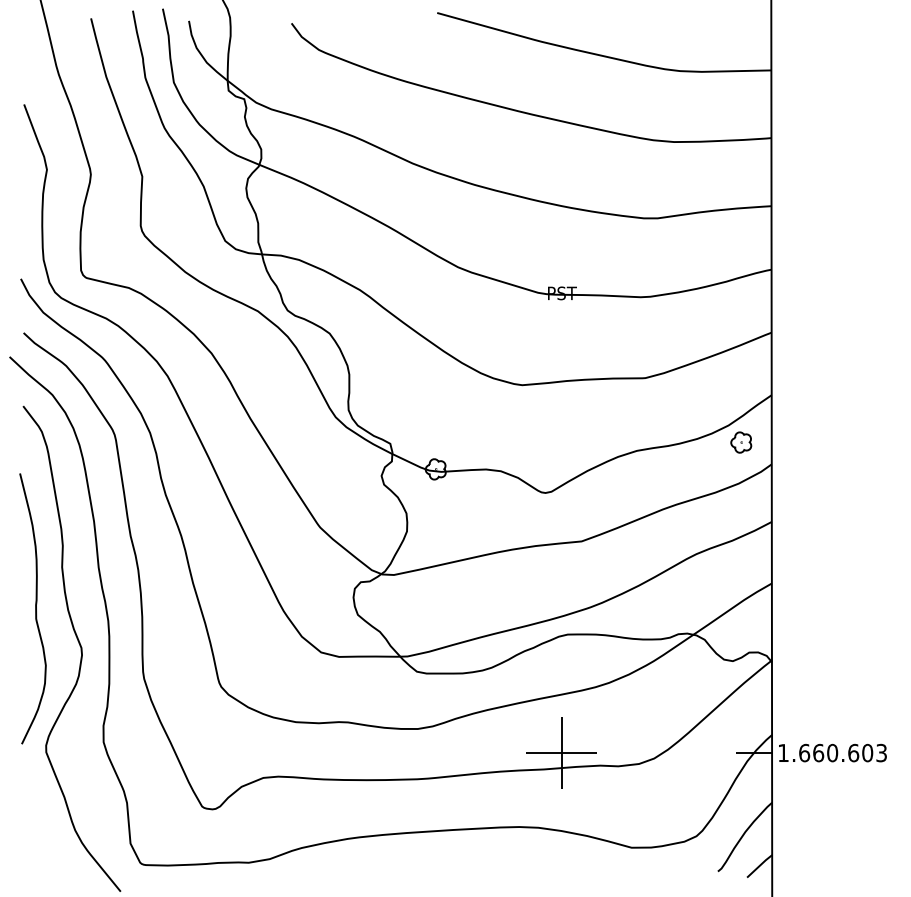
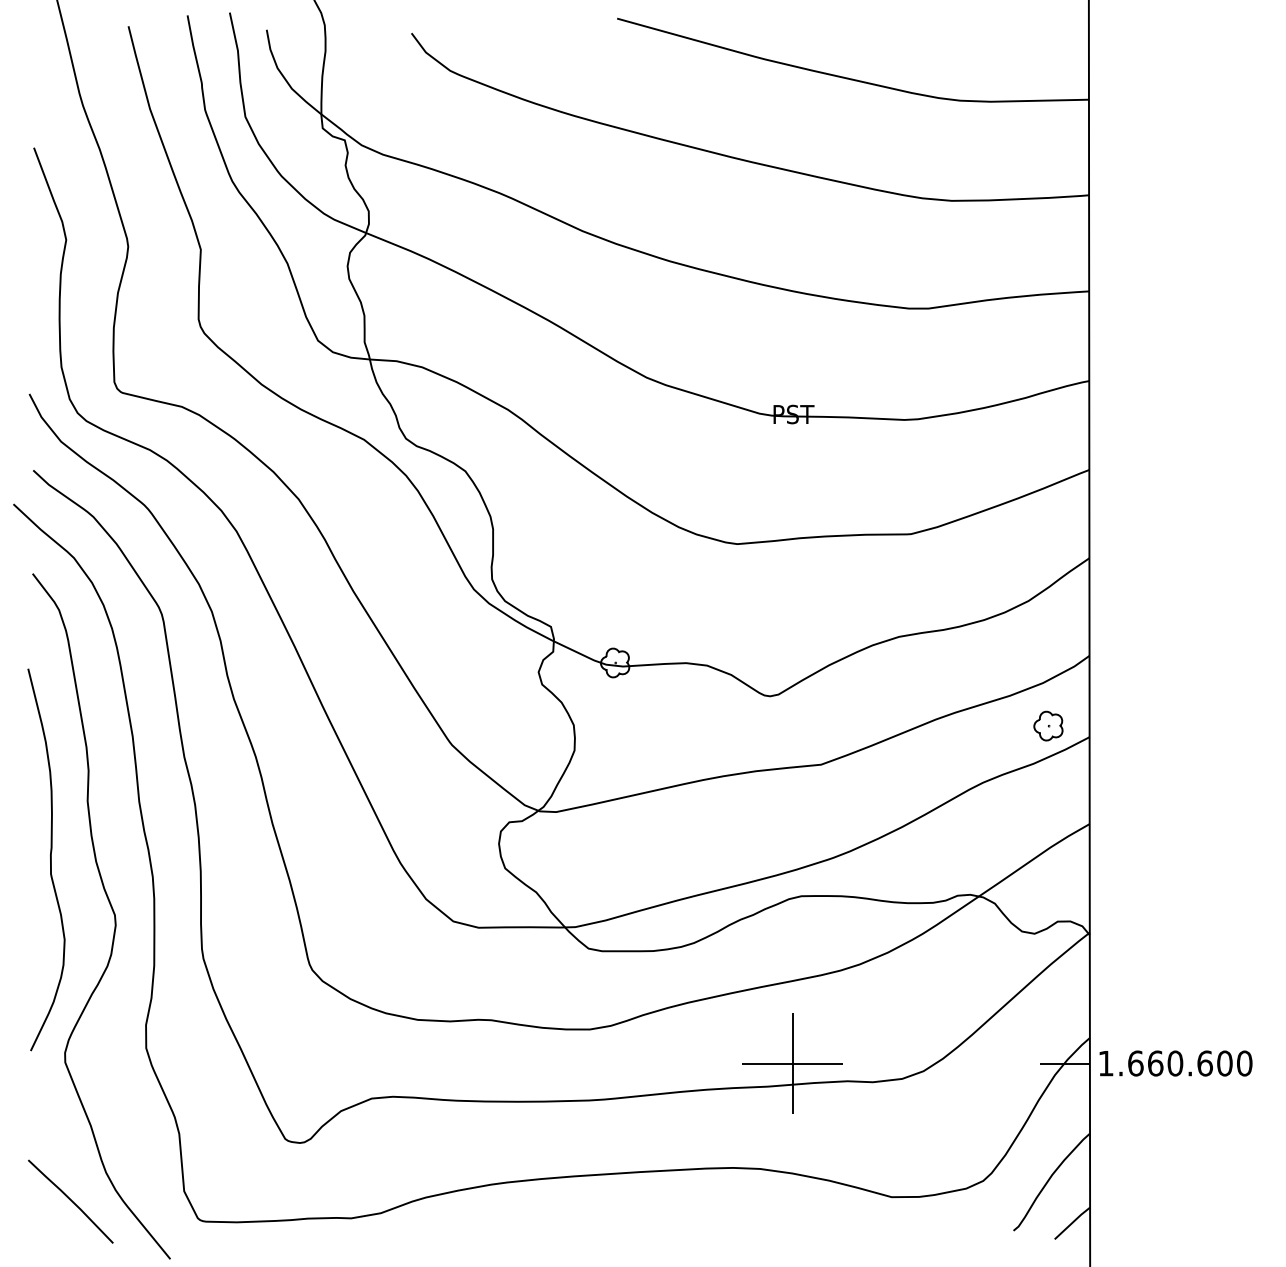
part: (741, 442) -> (1048, 725), moved
text: (881, 753) -> (1244, 1063), 1.660.603 -> 1.660.600
line: (49, 850) -> (70, 1201), added

